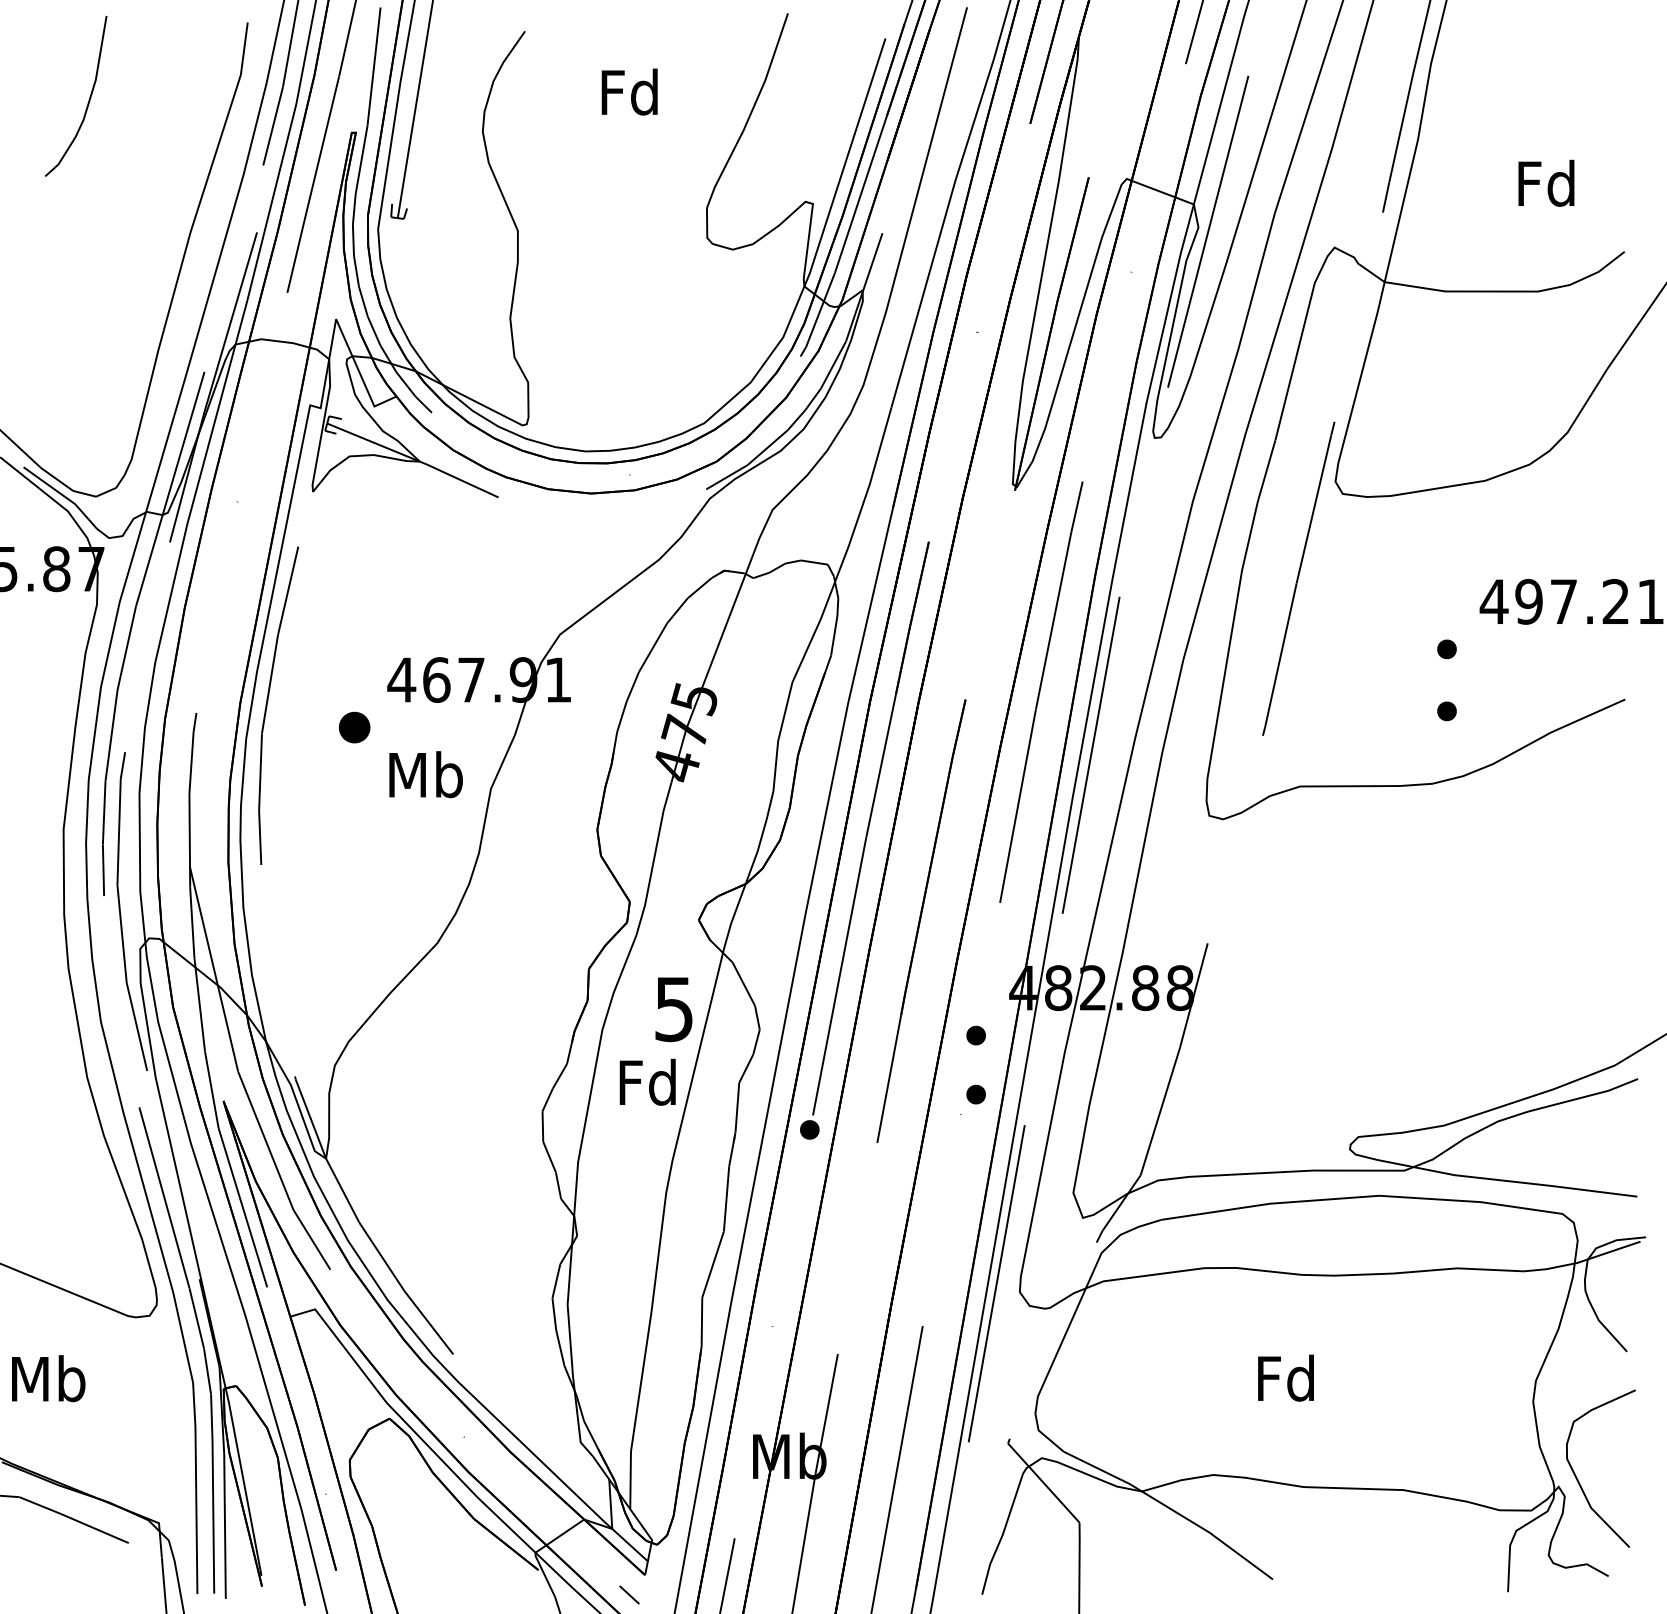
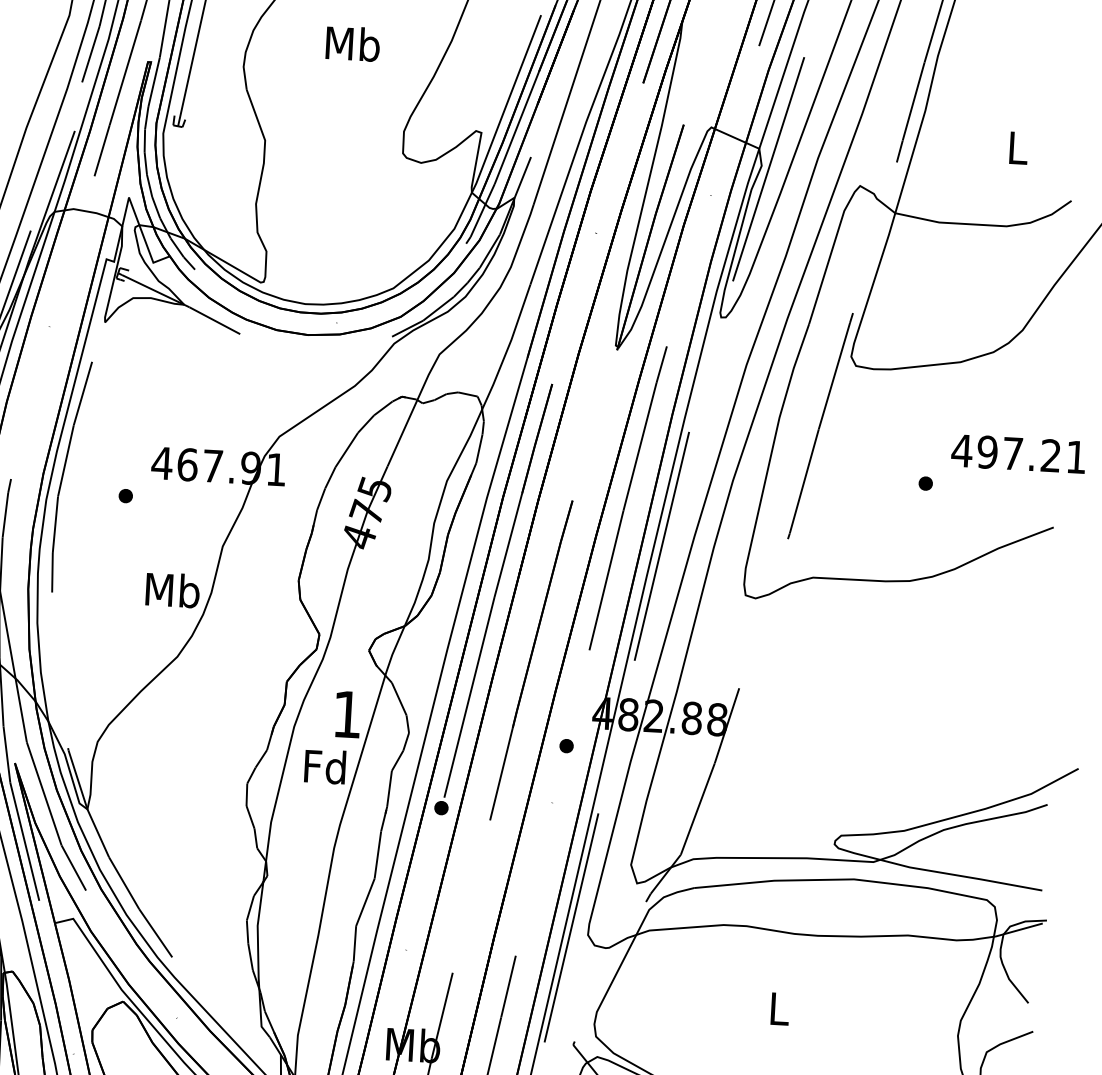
text: (630, 91) -> (352, 43), Fd -> Mb
text: (1546, 182) -> (1017, 147), Fd -> L
part: (1446, 711) -> (922, 528), removed
part: (354, 727) -> (125, 496), size x0.62
text: (425, 774) -> (172, 590), moved
text: (673, 1009) -> (346, 714), 5 -> 1
part: (975, 1094) -> (563, 789), removed
text: (1285, 1377) -> (778, 1008), Fd -> L

